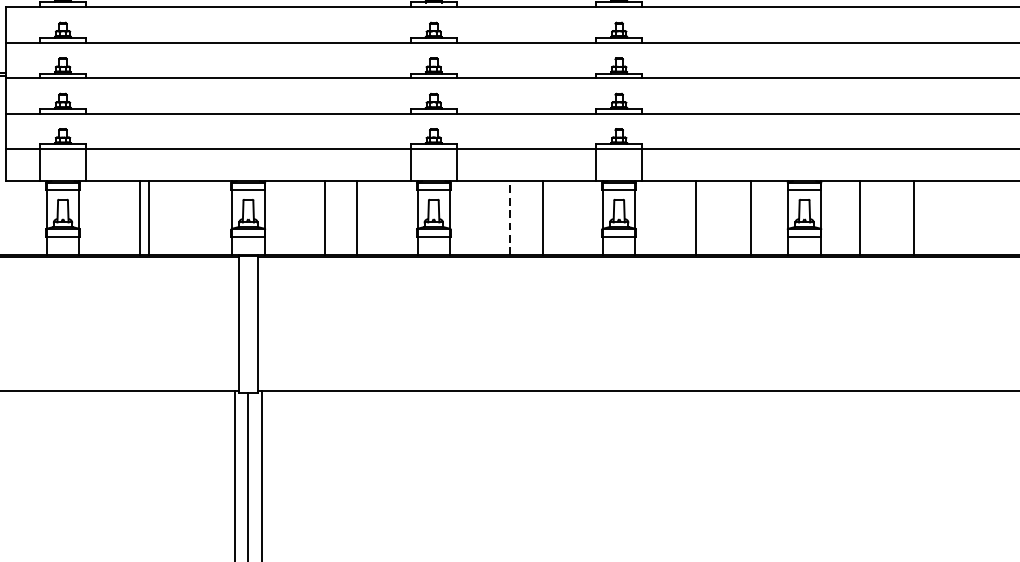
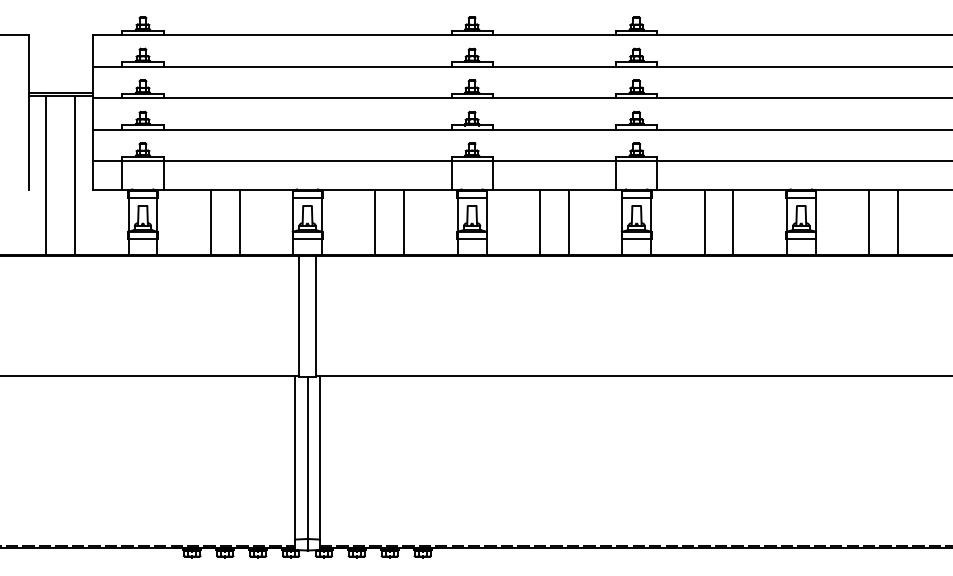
line: (149, 218) -> (239, 222), moved
line: (510, 218) -> (540, 222), dashed -> solid
line: (750, 218) -> (733, 222), moved
line: (860, 218) -> (869, 222), moved

